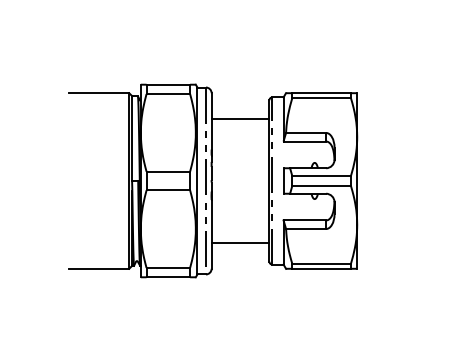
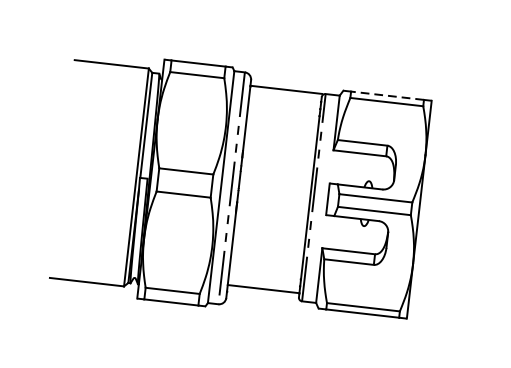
line: (321, 93) -> (387, 96), solid -> dashed
line: (240, 118) -> (286, 89), moved
line: (240, 243) -> (263, 289), moved

